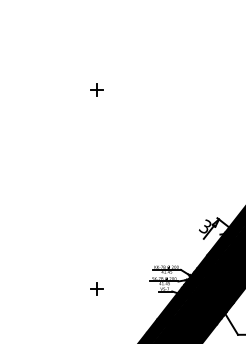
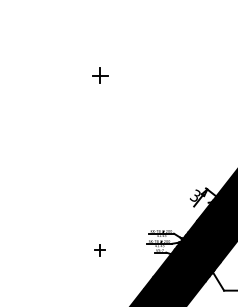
part: (95, 89) -> (99, 75), size x1.4

